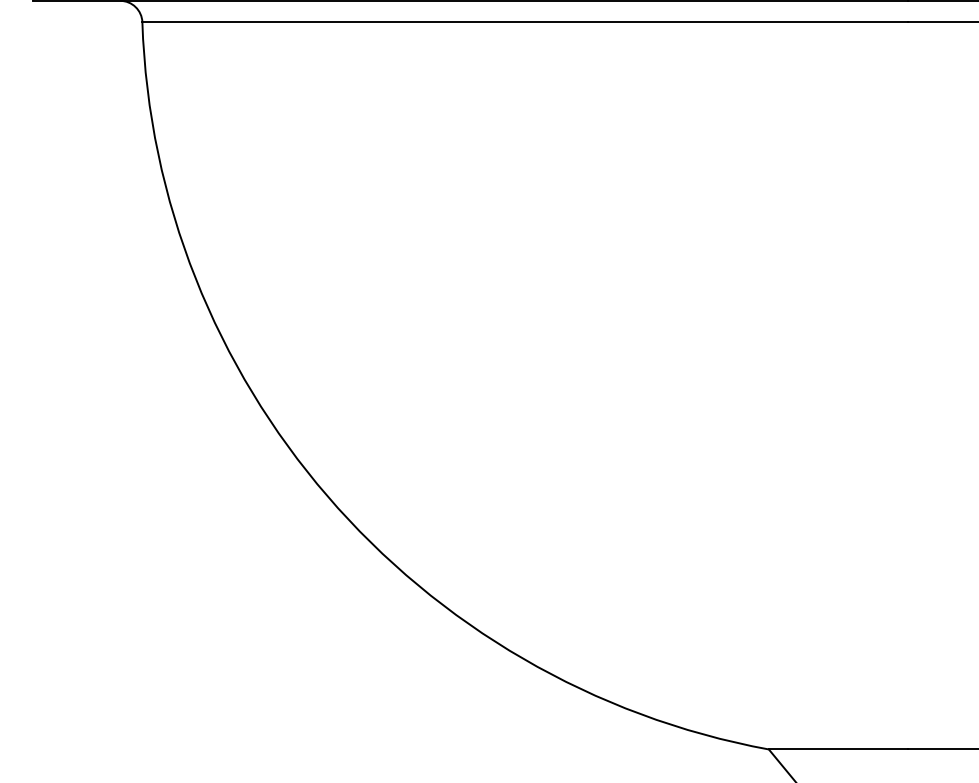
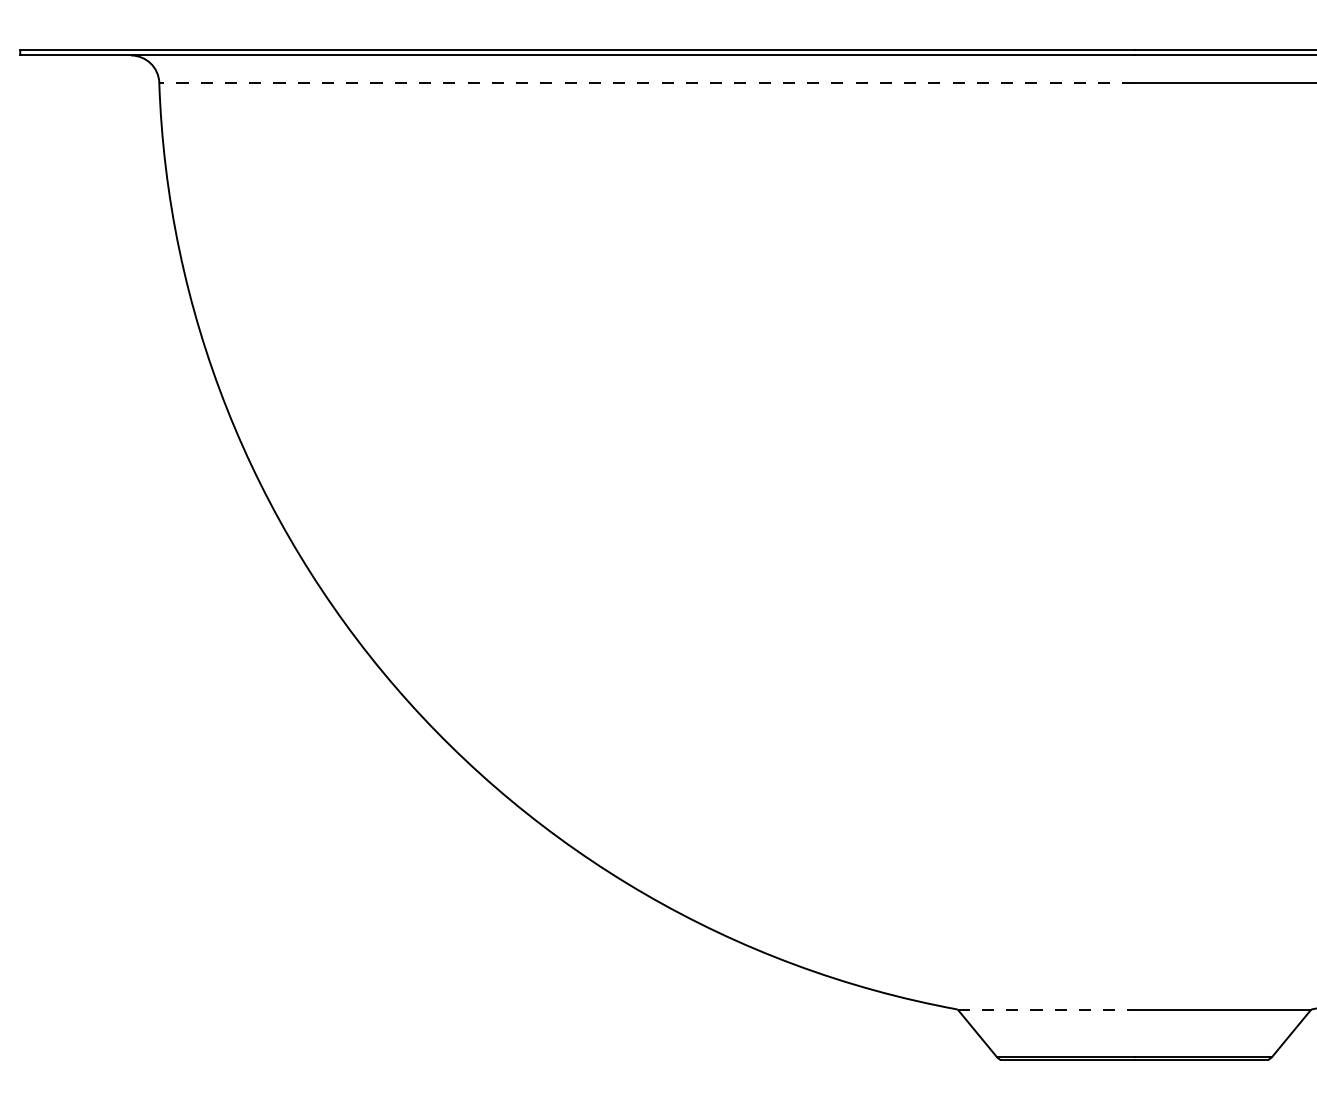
line: (524, 22) -> (646, 82), solid -> dashed
line: (838, 749) -> (1046, 1009), solid -> dashed

